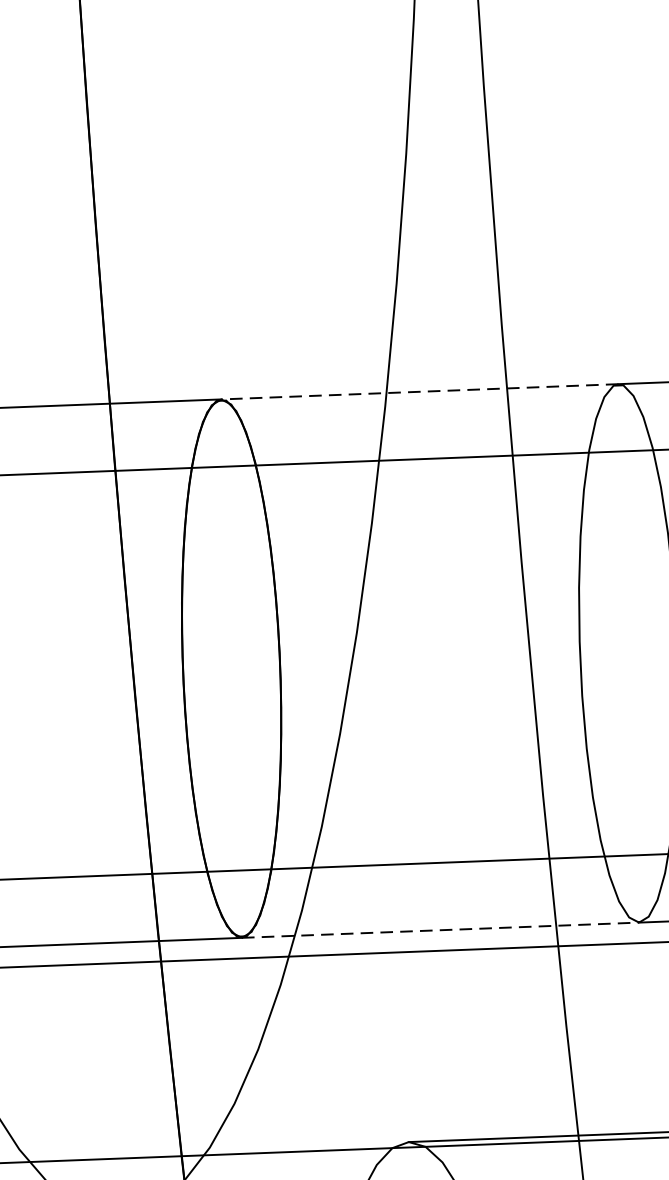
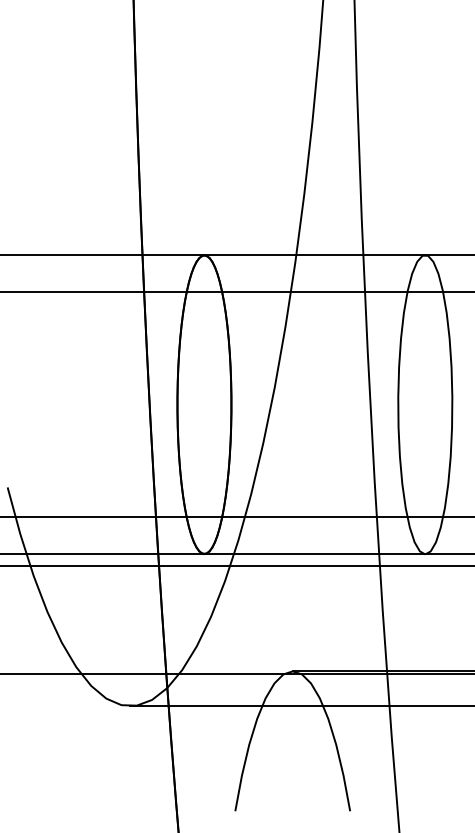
line: (419, 392) -> (314, 255), dashed -> solid
line: (441, 930) -> (315, 554), dashed -> solid

